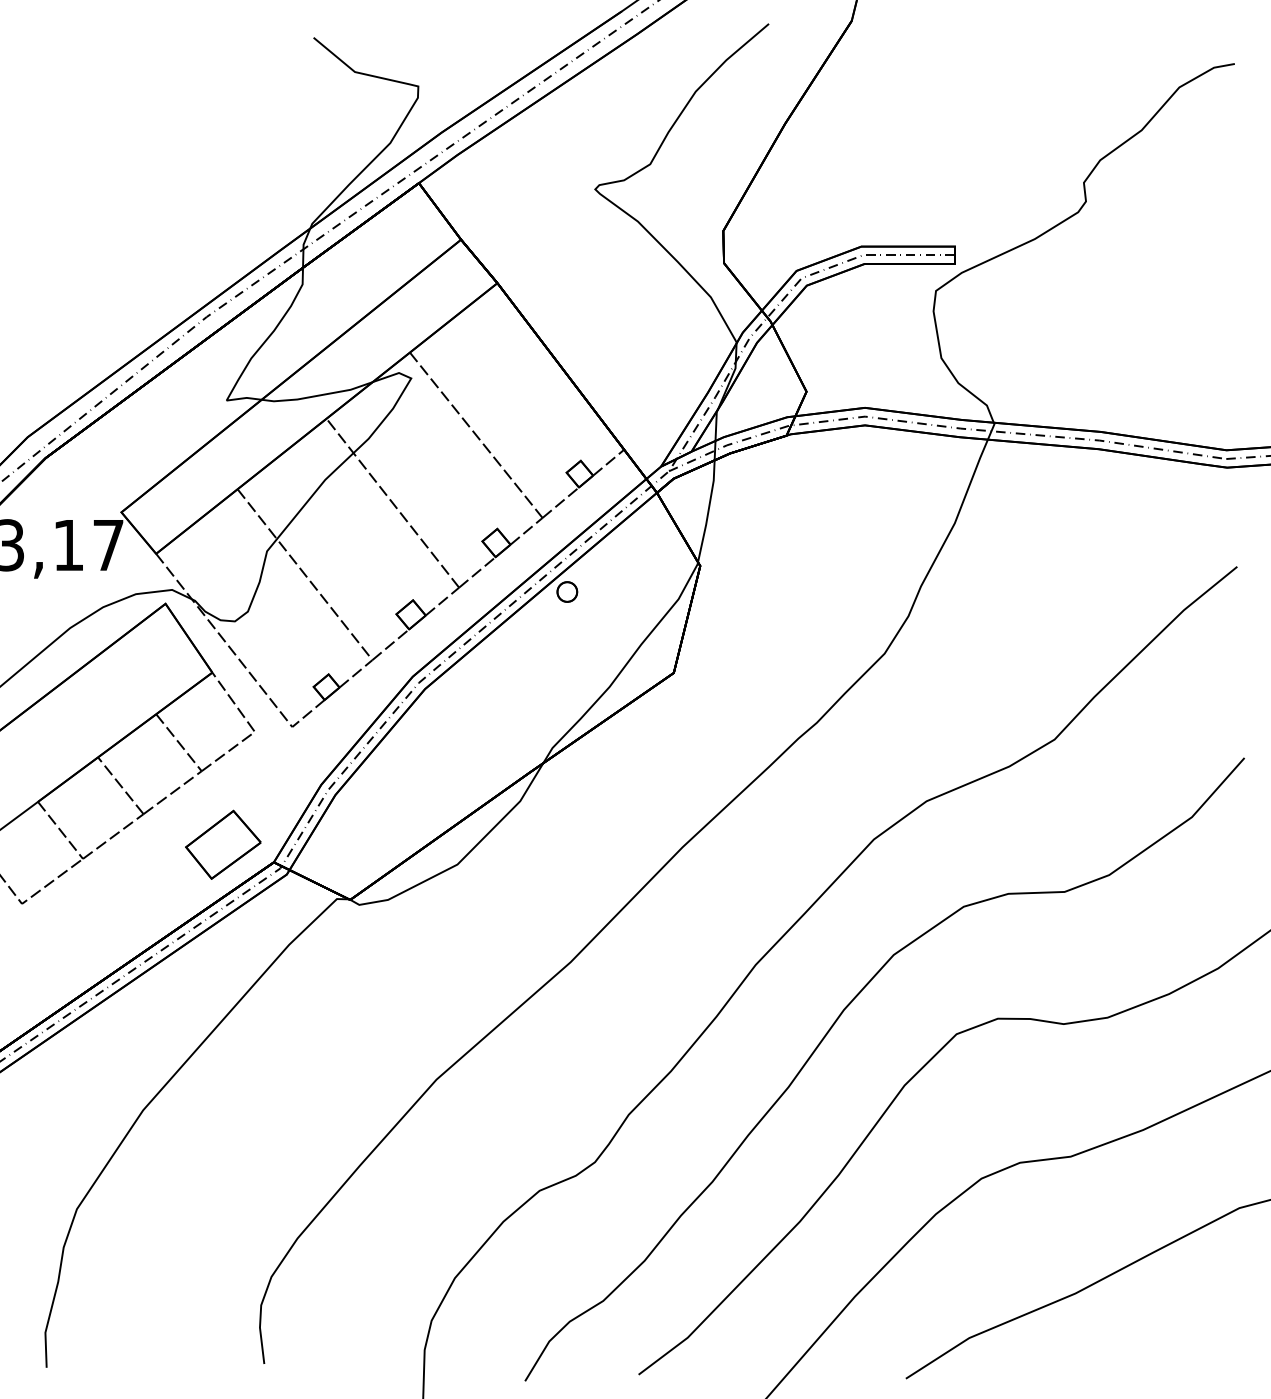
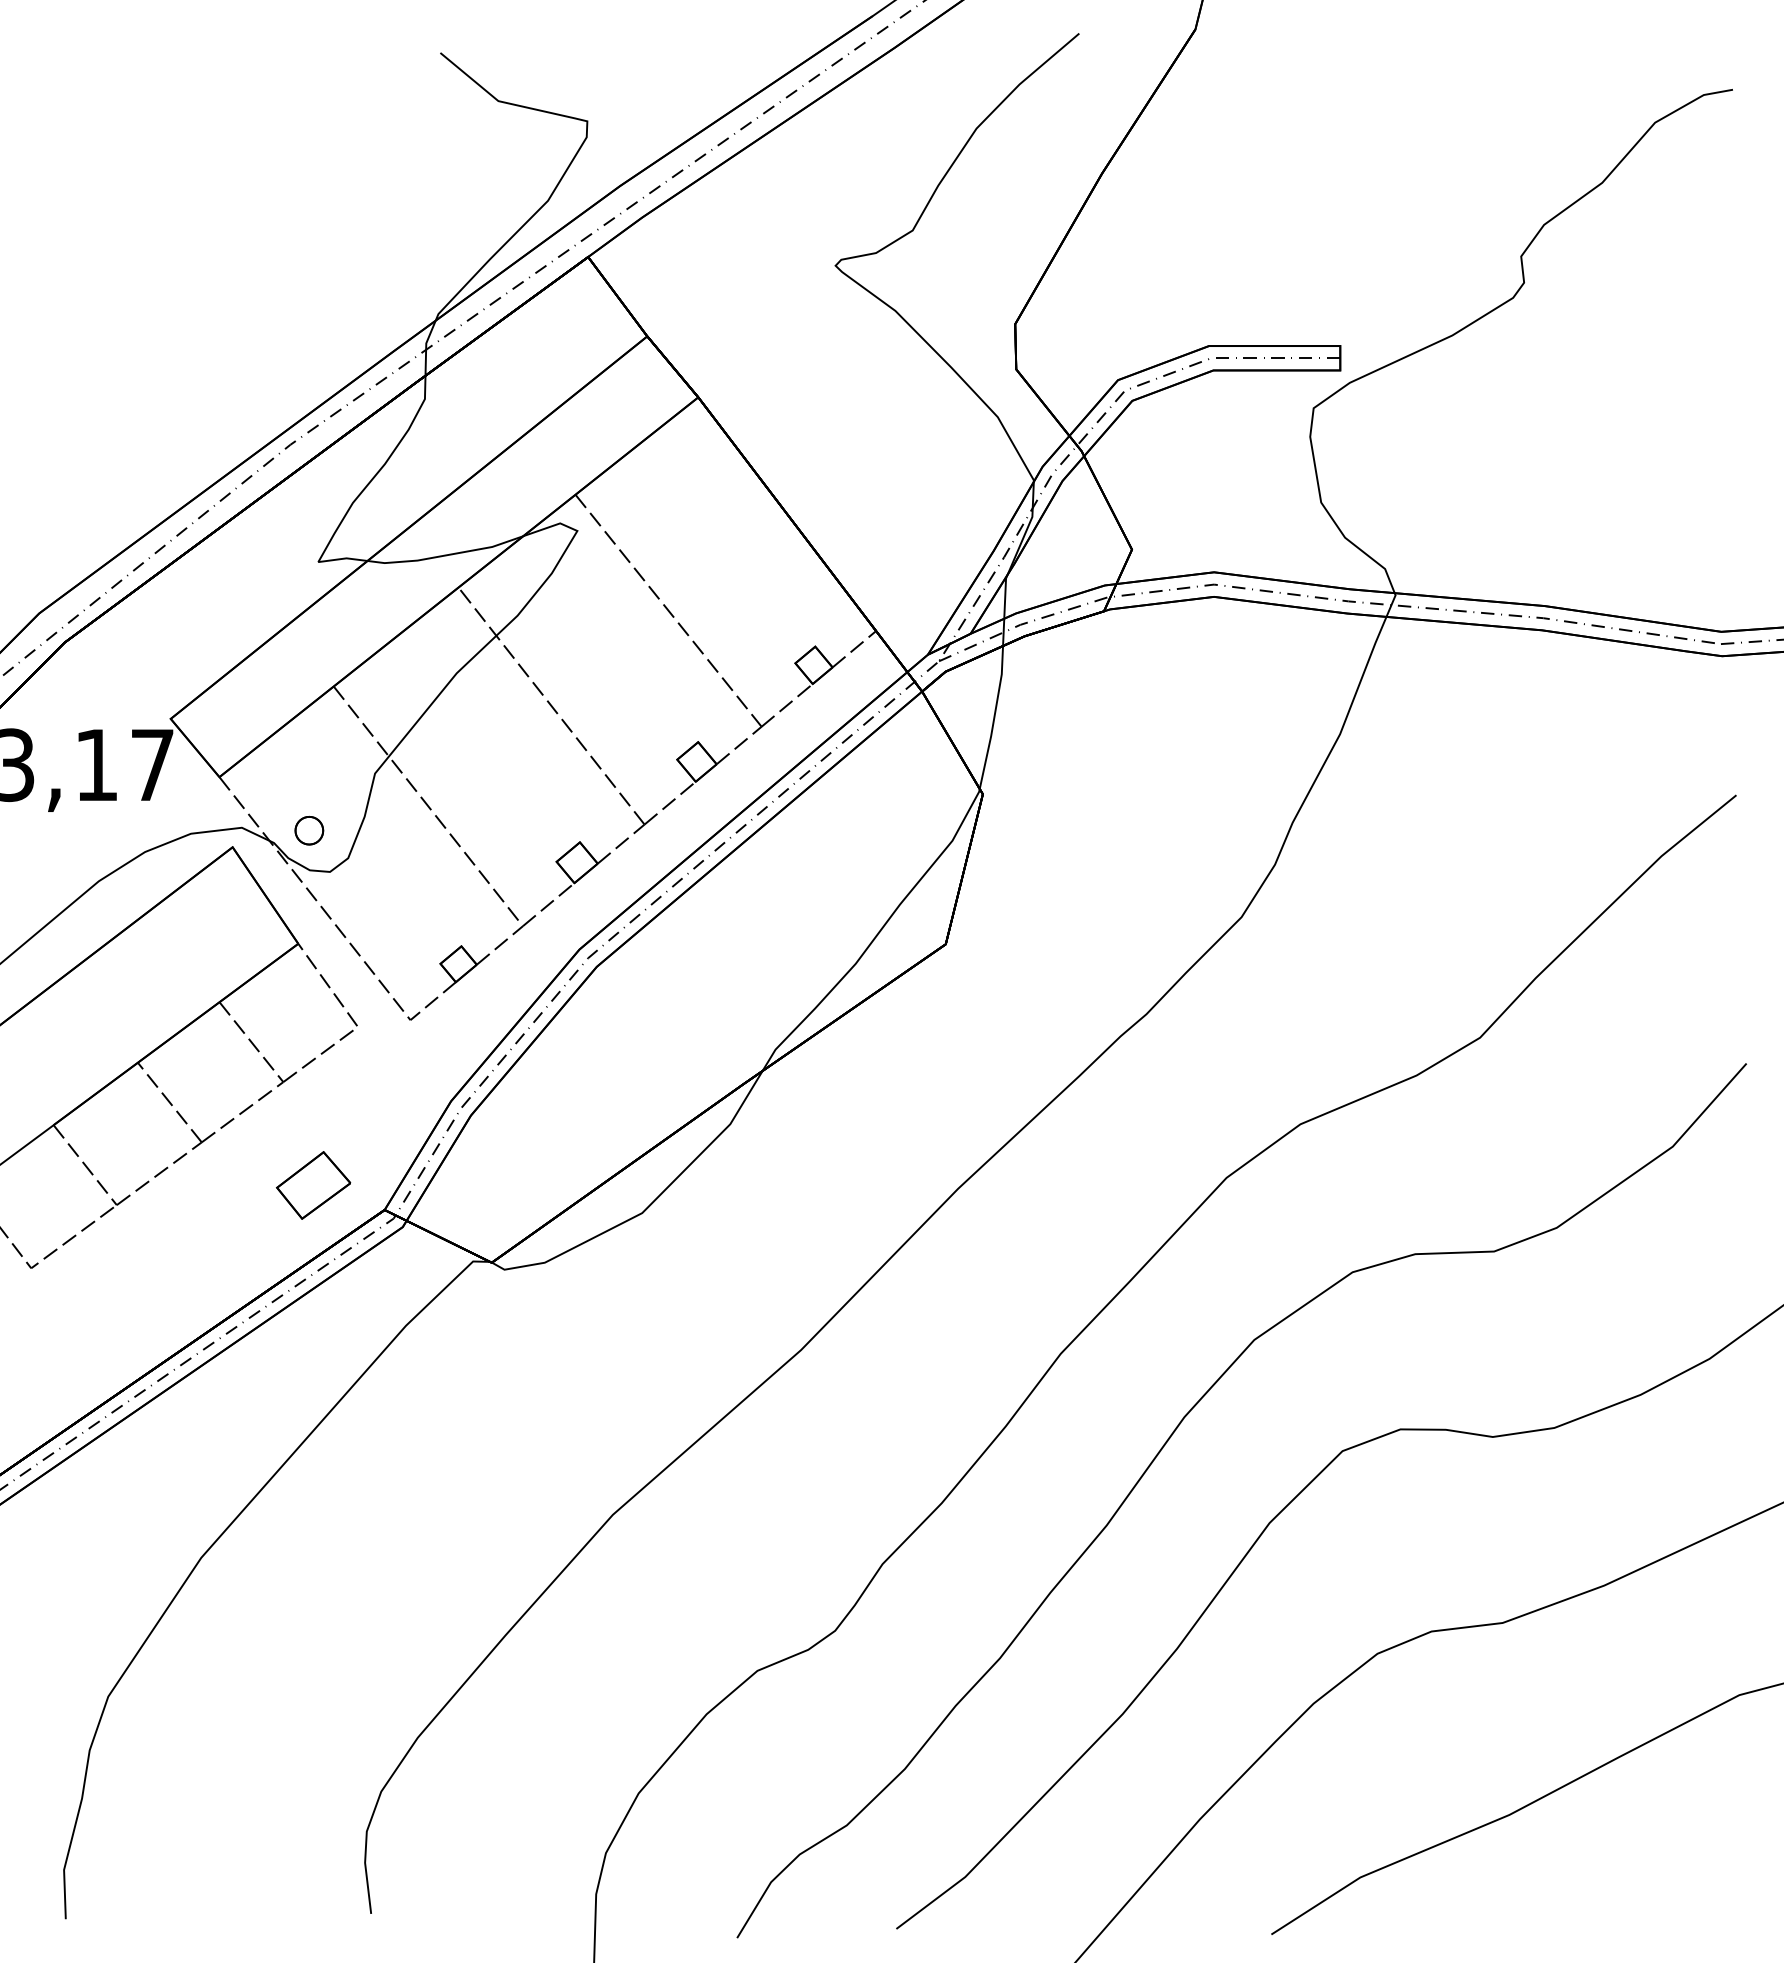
part: (567, 591) -> (309, 830), moved
part: (223, 844) -> (313, 1185), size x0.7

